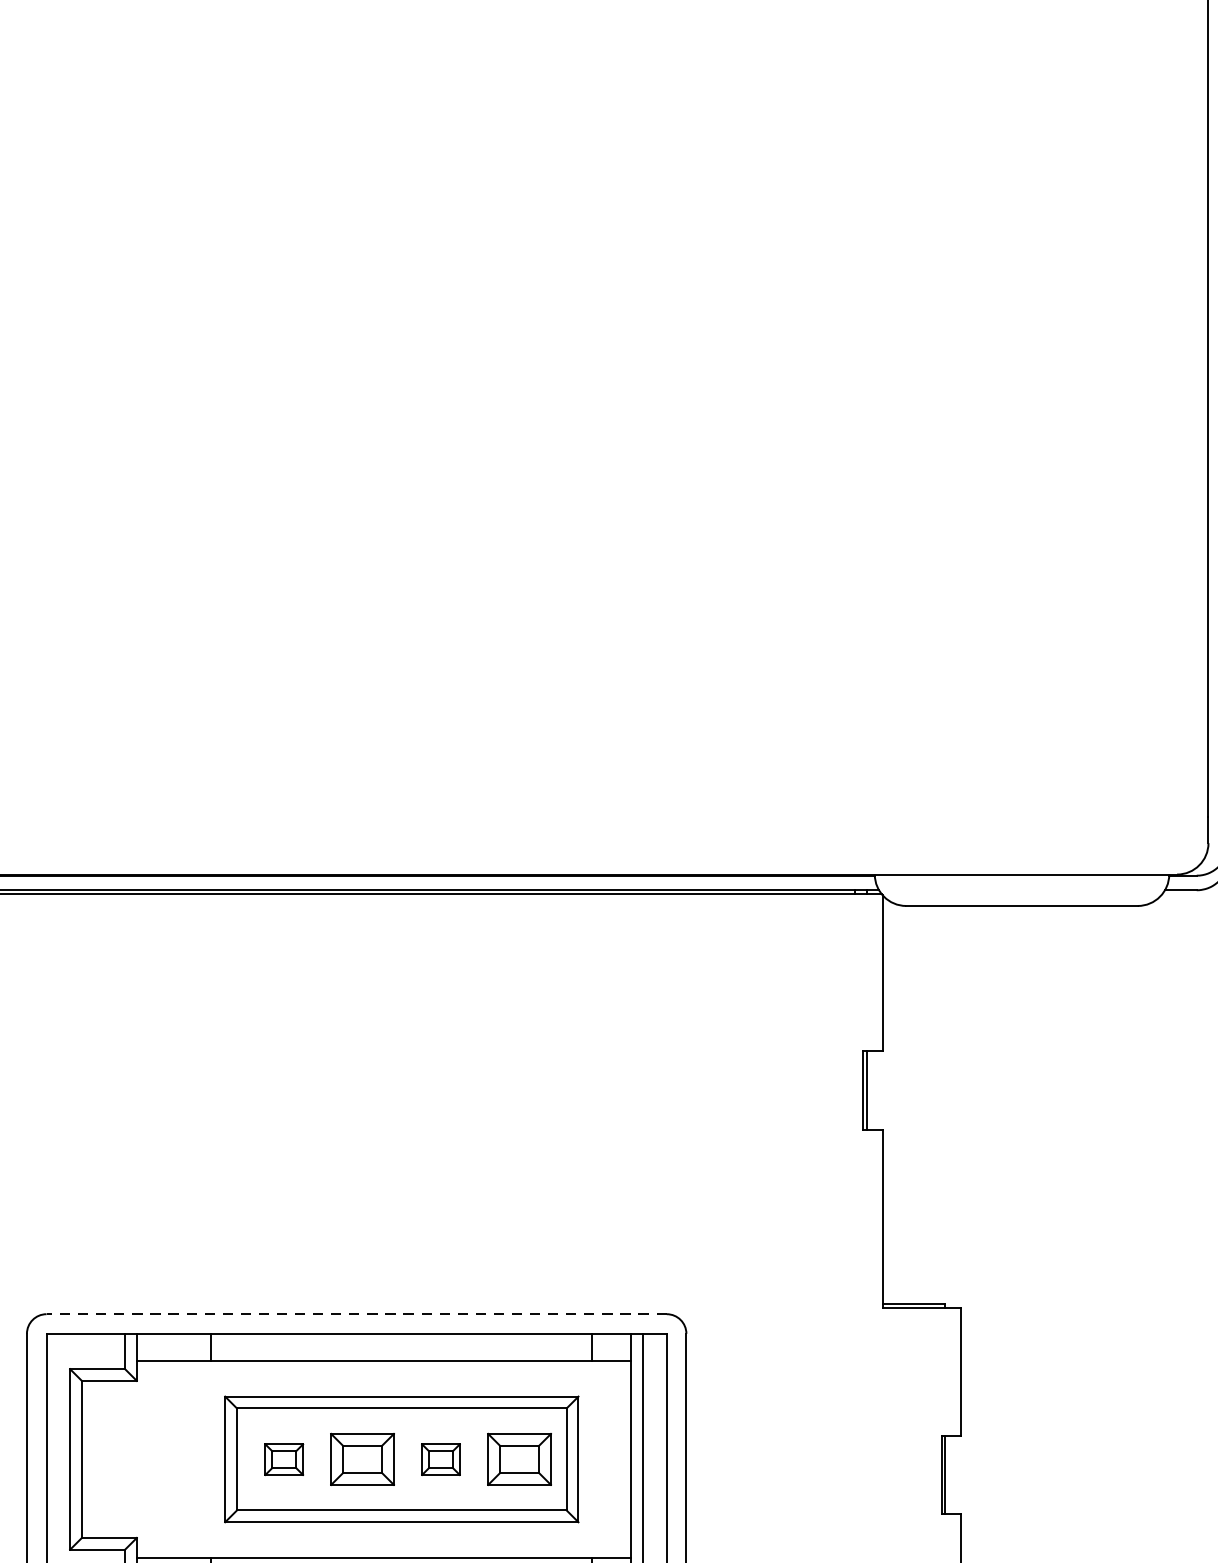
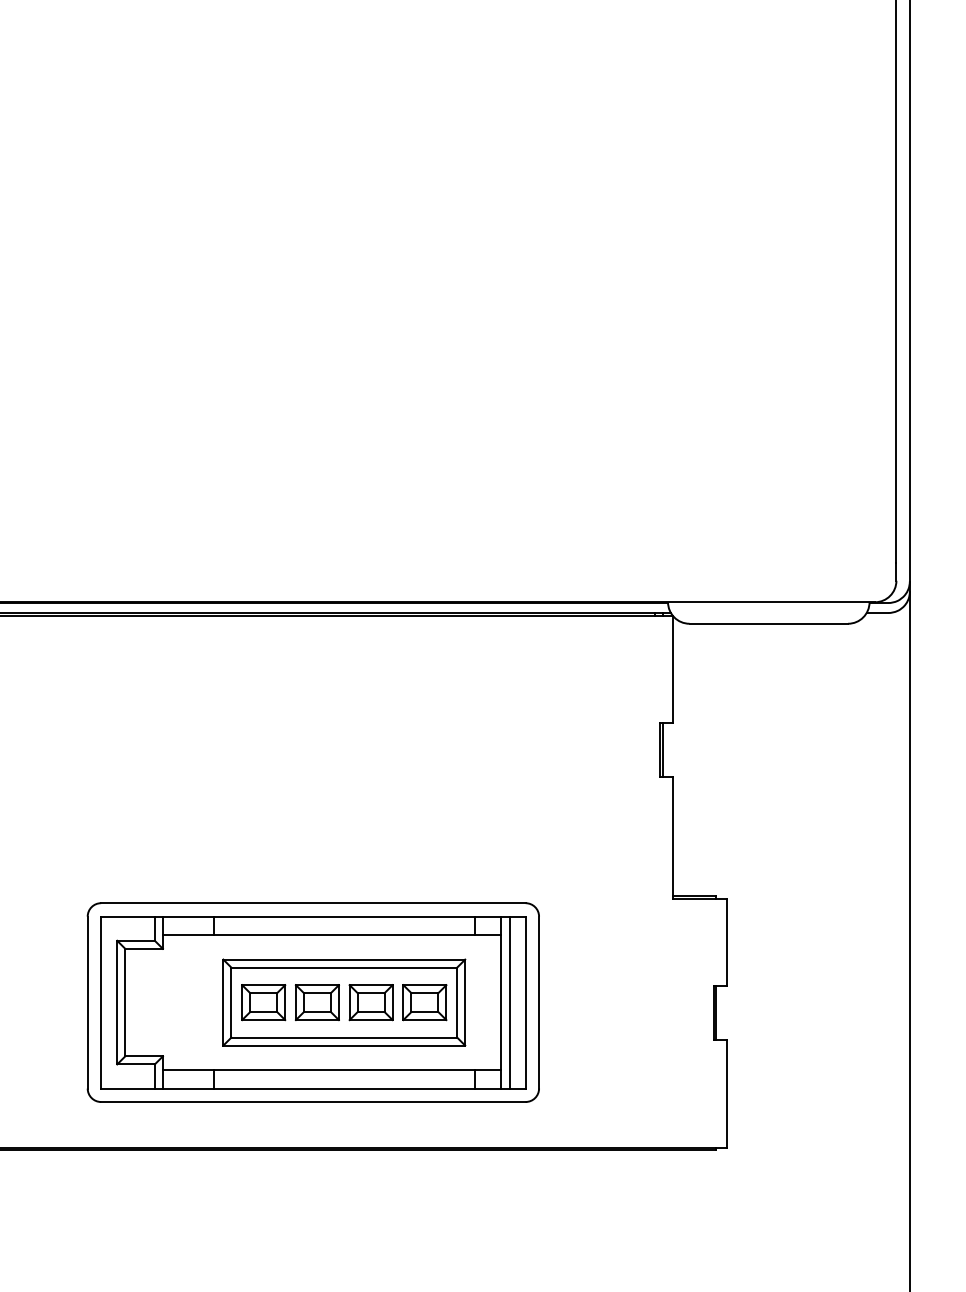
line: (355, 1314) -> (312, 903), dashed -> solid
part: (283, 1459) -> (263, 1002), size x1.67
part: (440, 1459) -> (370, 1002), size x1.67

